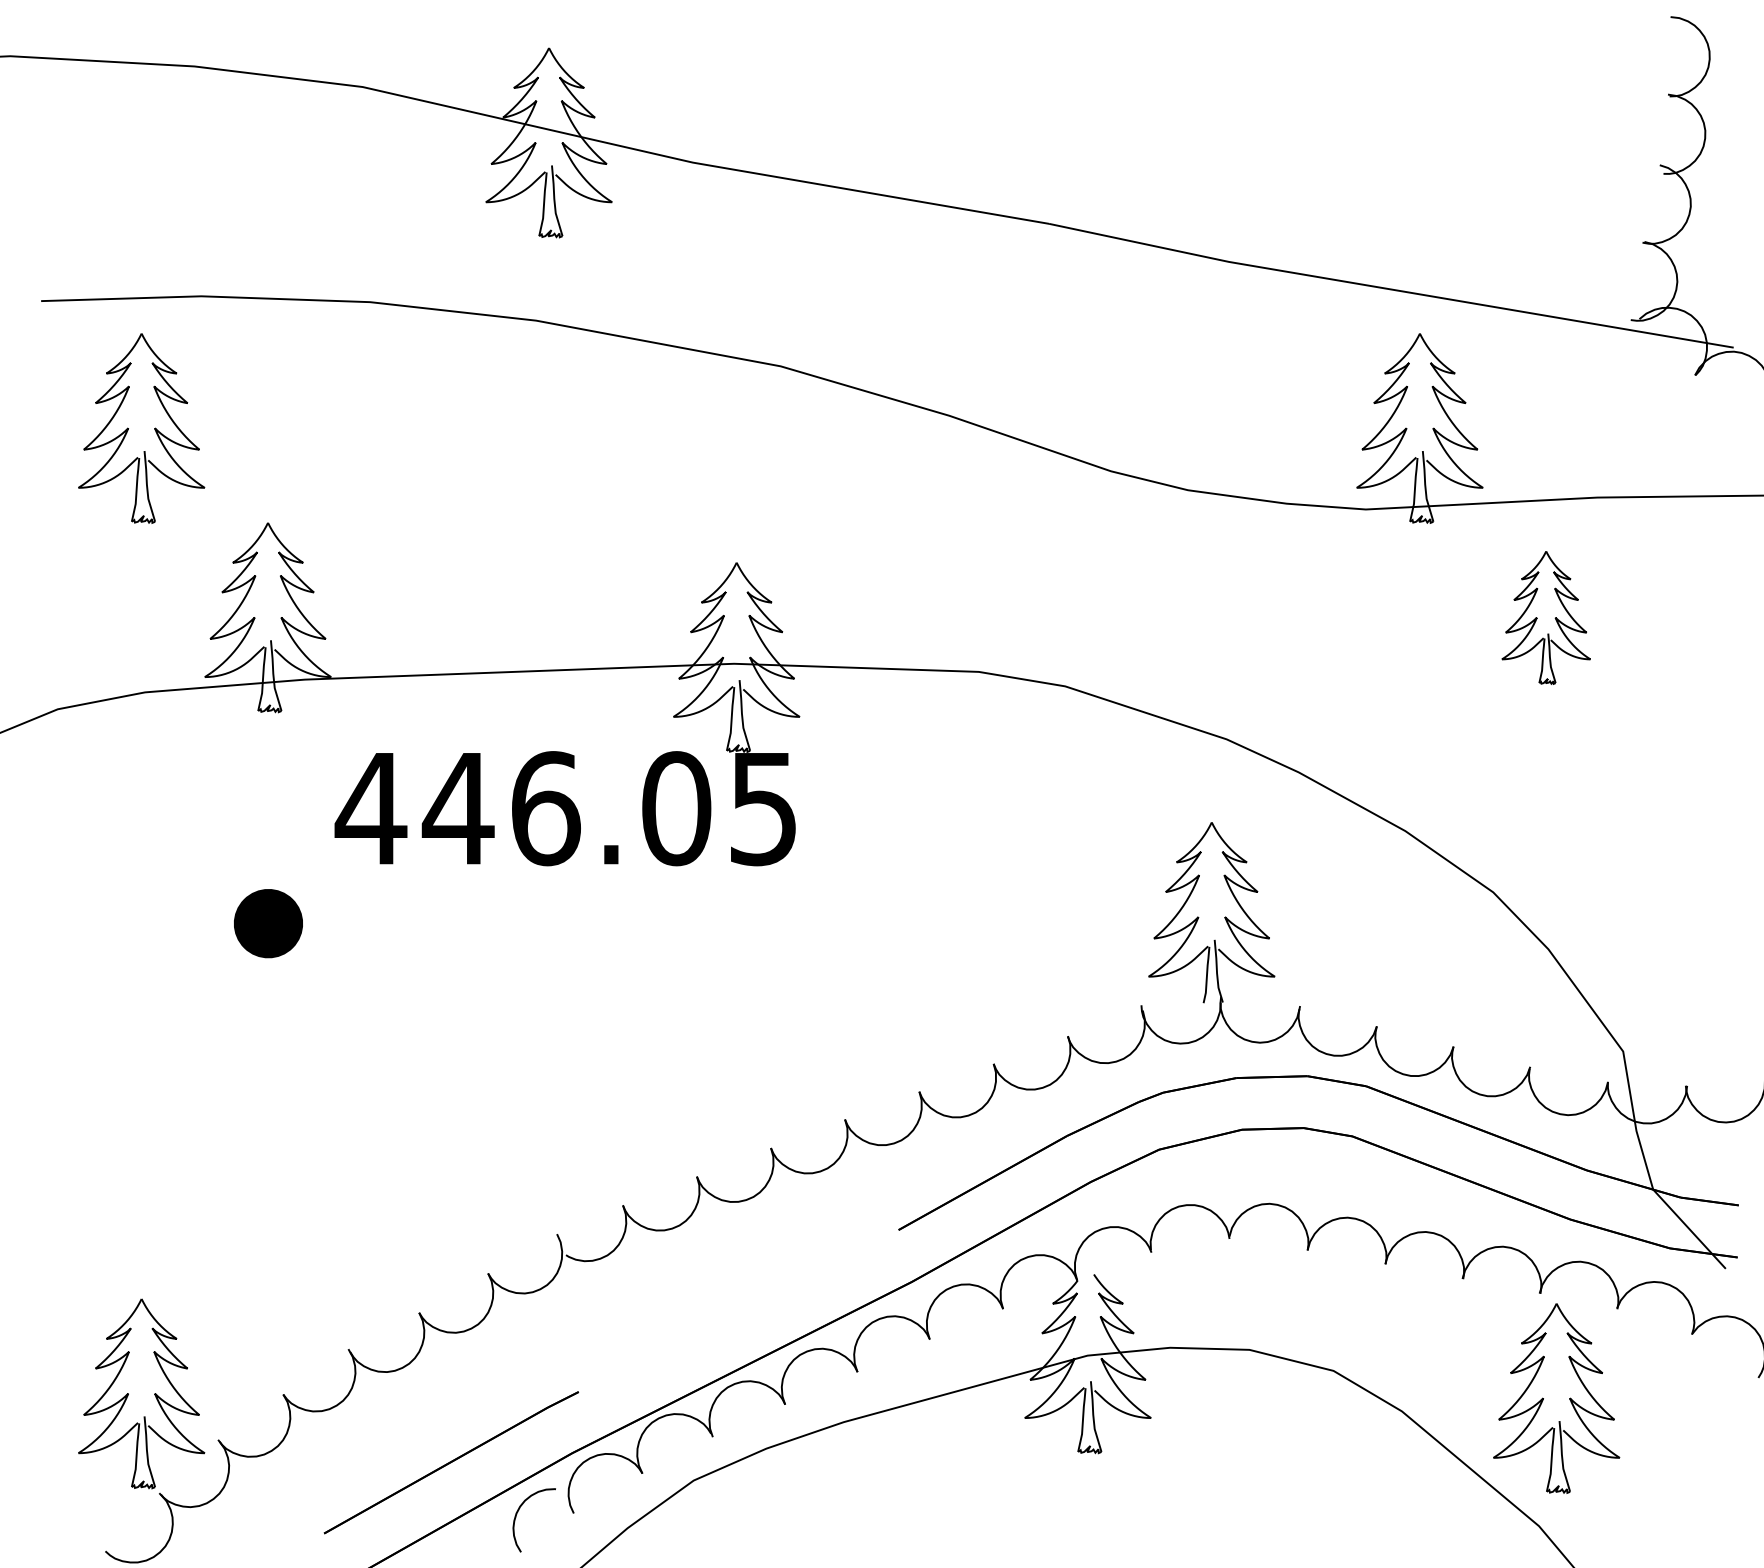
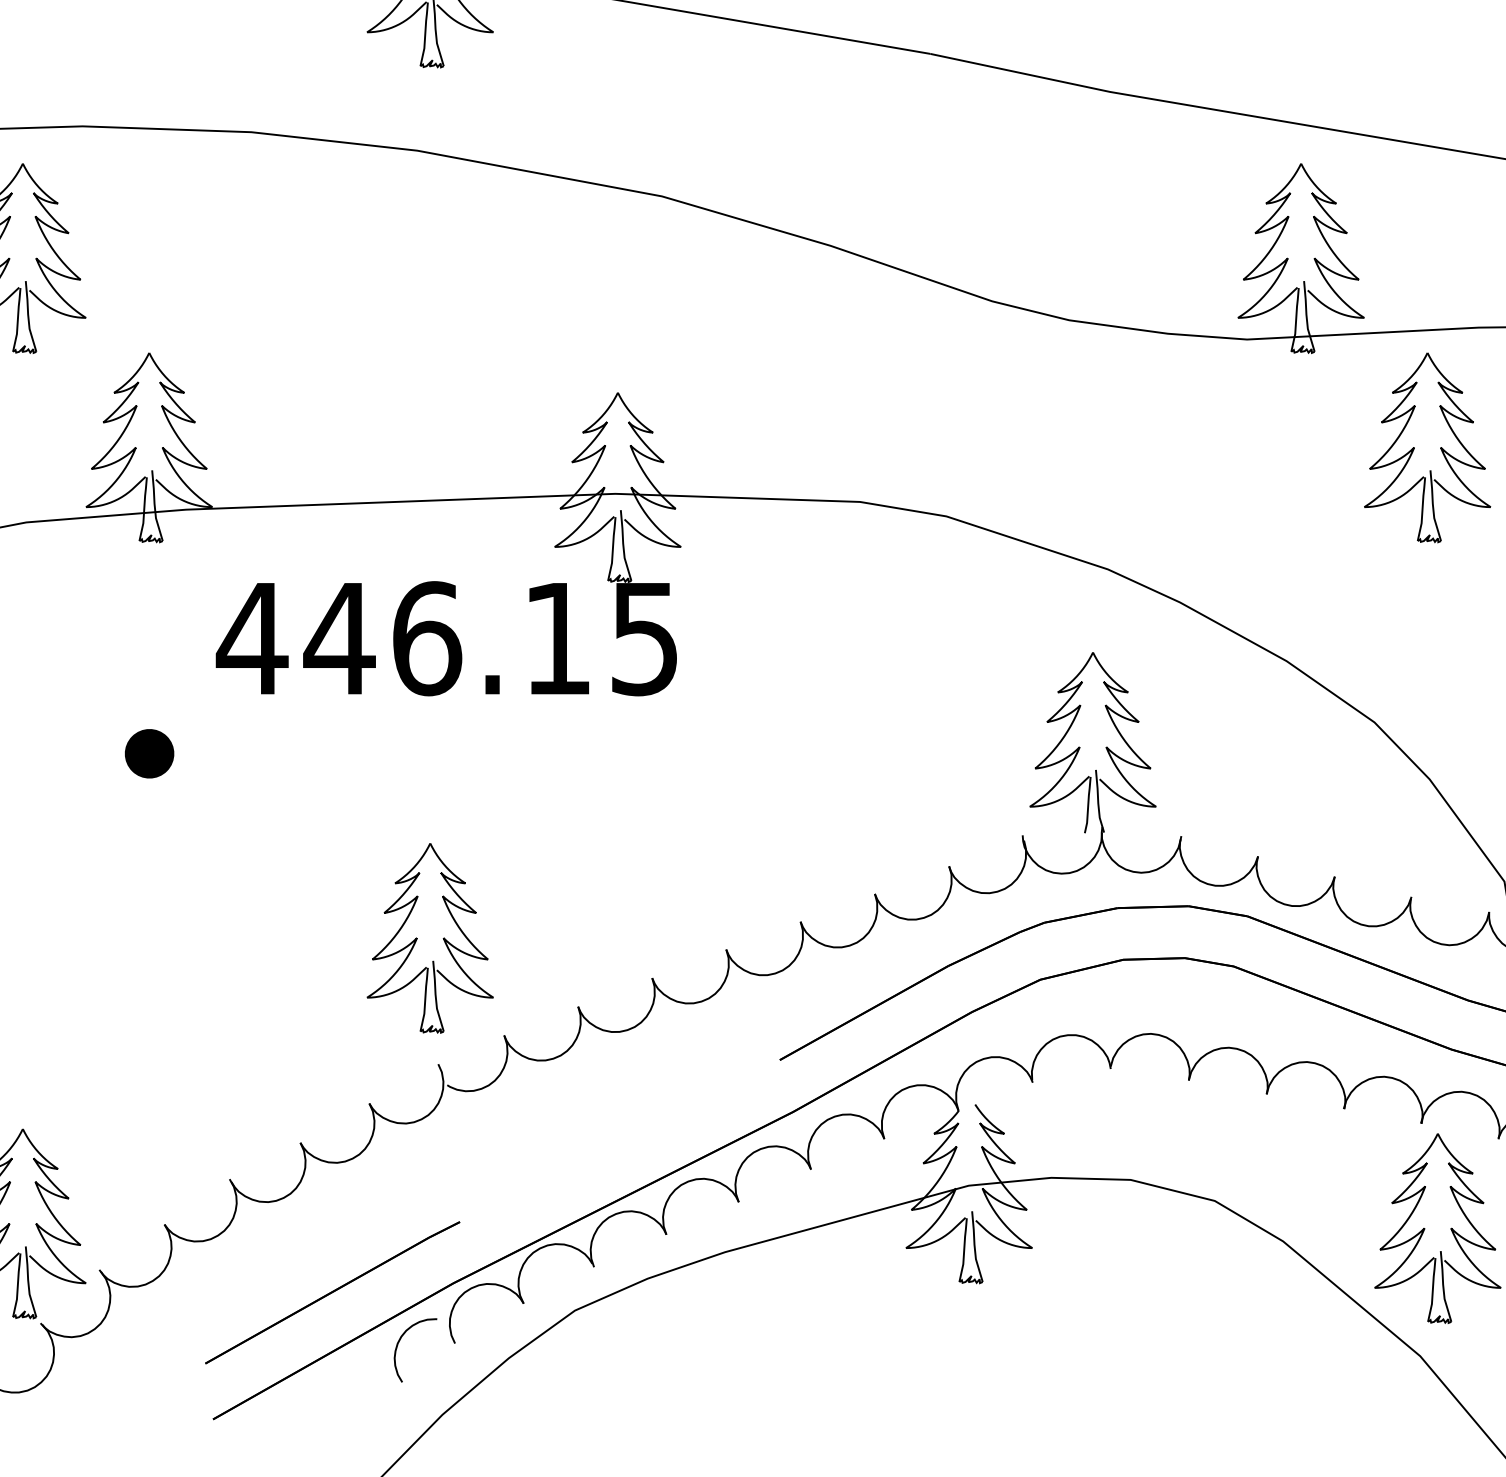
part: (1545, 617) -> (1426, 447), size x1.43
text: (676, 808) -> (557, 638), 446.05 -> 446.15
part: (267, 923) -> (148, 753), size x0.71
part: (536, 1108) -> (417, 938), added

